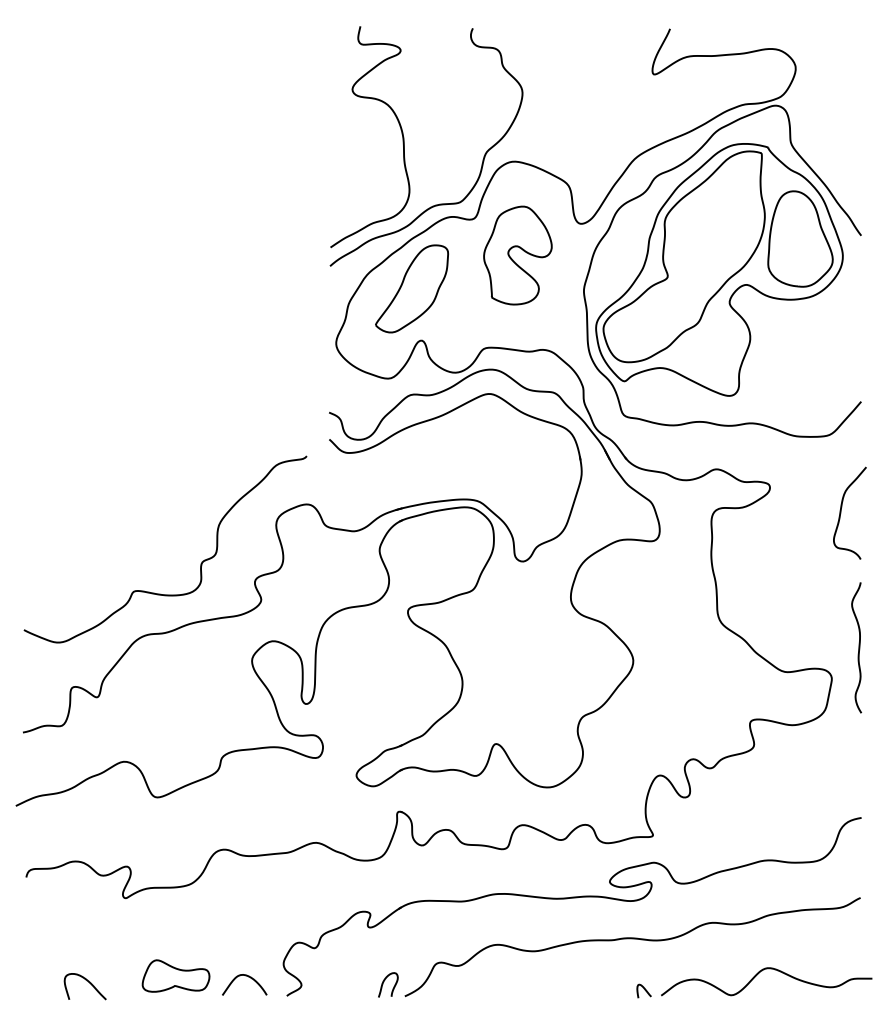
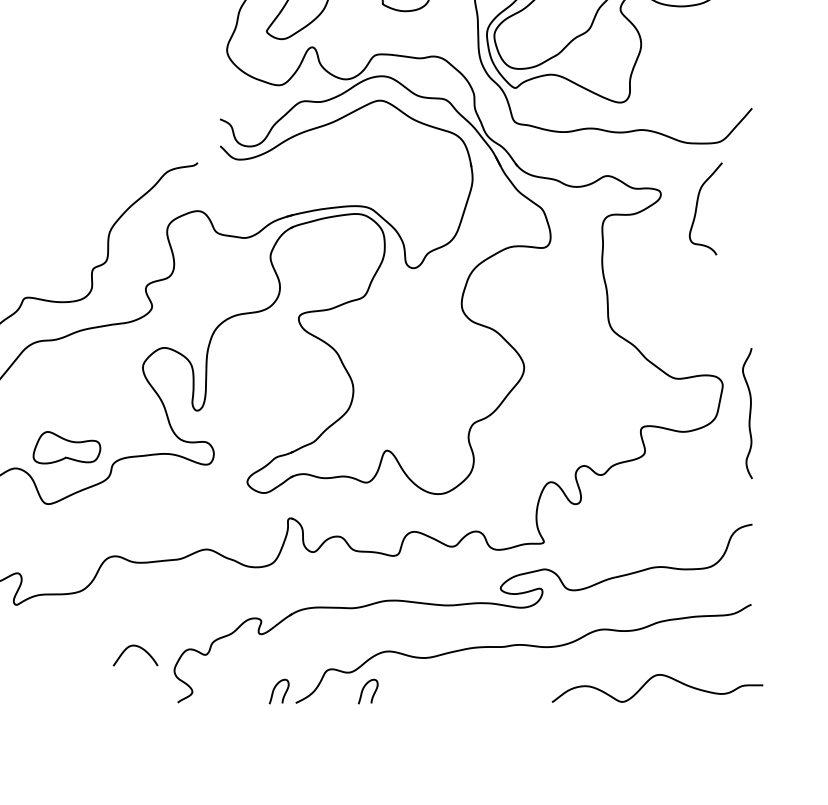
curve: (841, 512) -> (697, 208), moved
curve: (858, 647) -> (749, 413), moved
part: (175, 975) -> (66, 447), moved
curve: (245, 976) -> (136, 647), moved
curve: (473, 982) -> (364, 689), added
curve: (644, 990) -> (535, 697), removed

